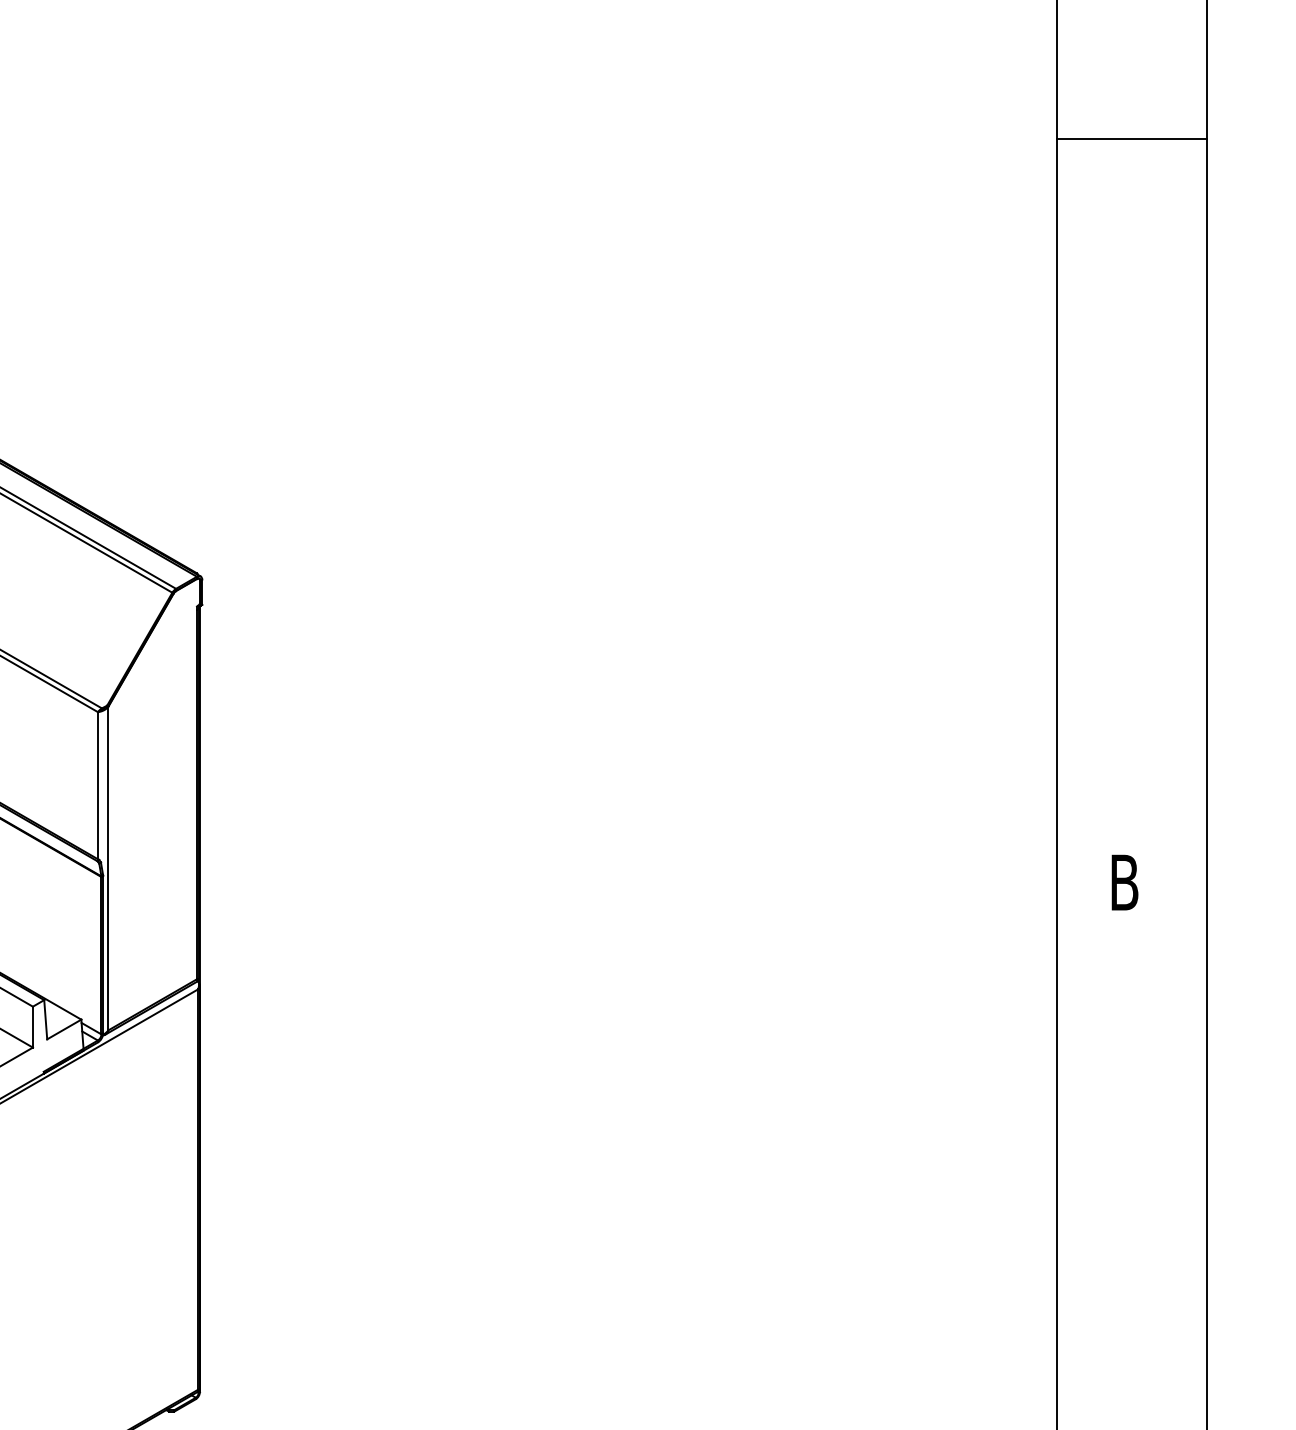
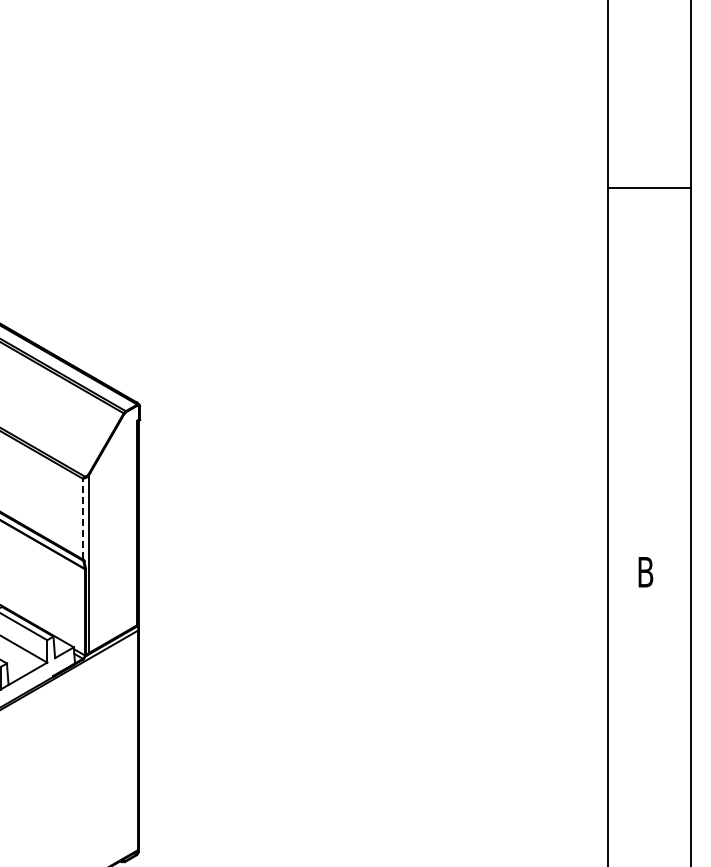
line: (1131, 138) -> (649, 187), moved
line: (97, 784) -> (82, 518), solid -> dashed

